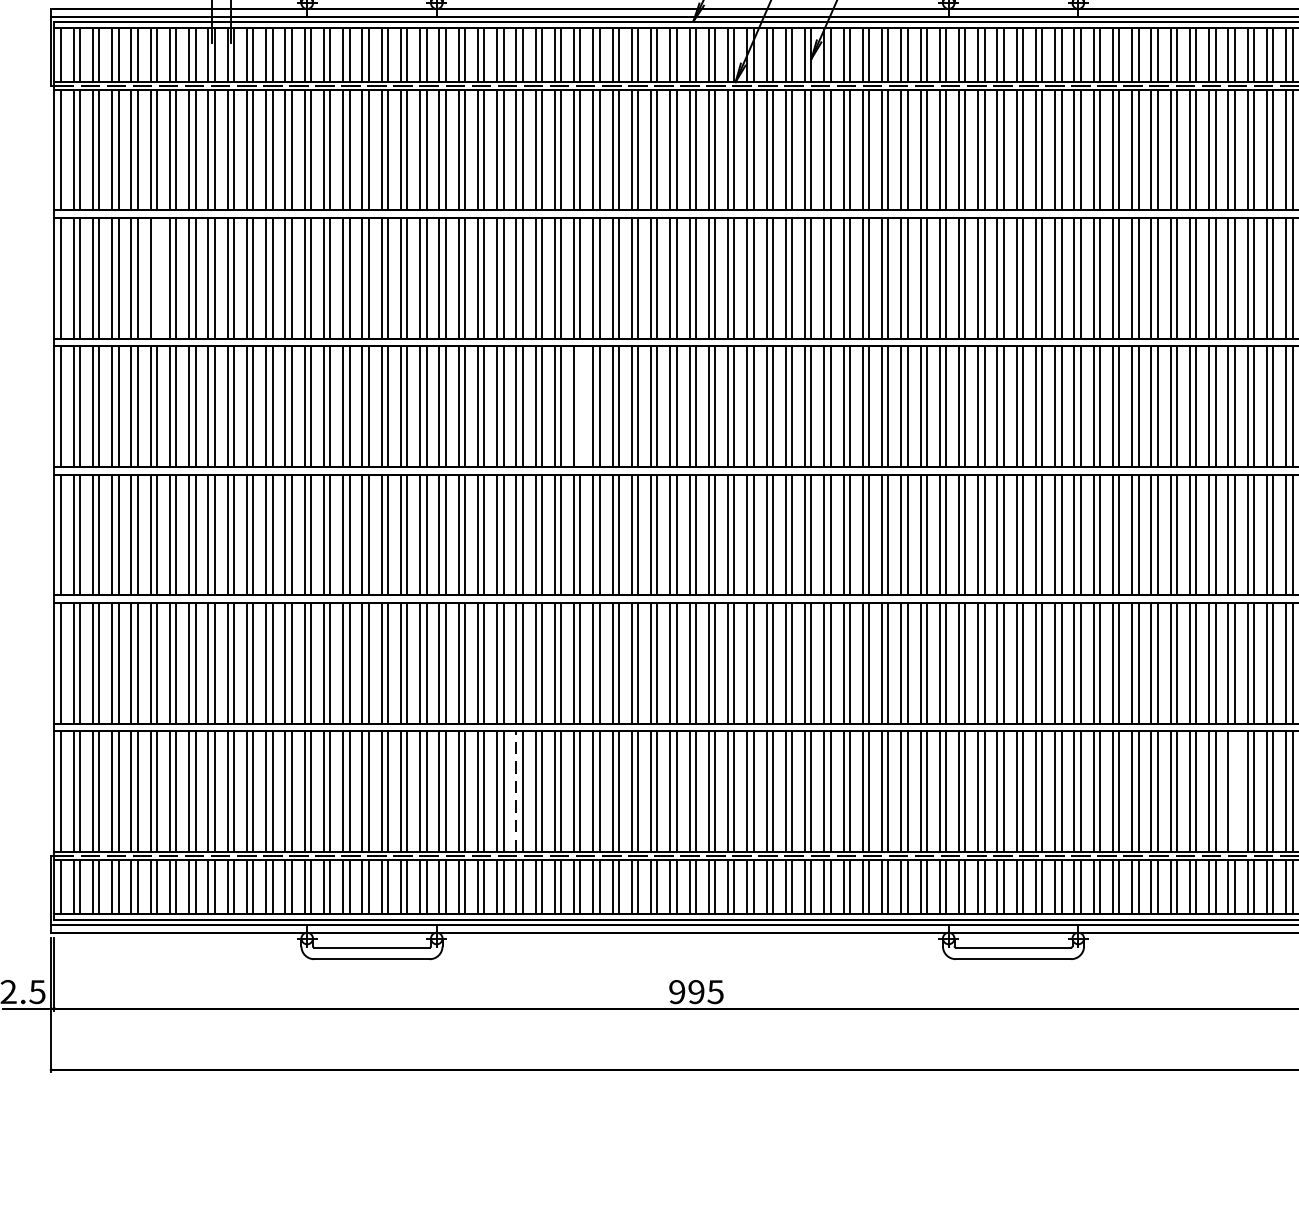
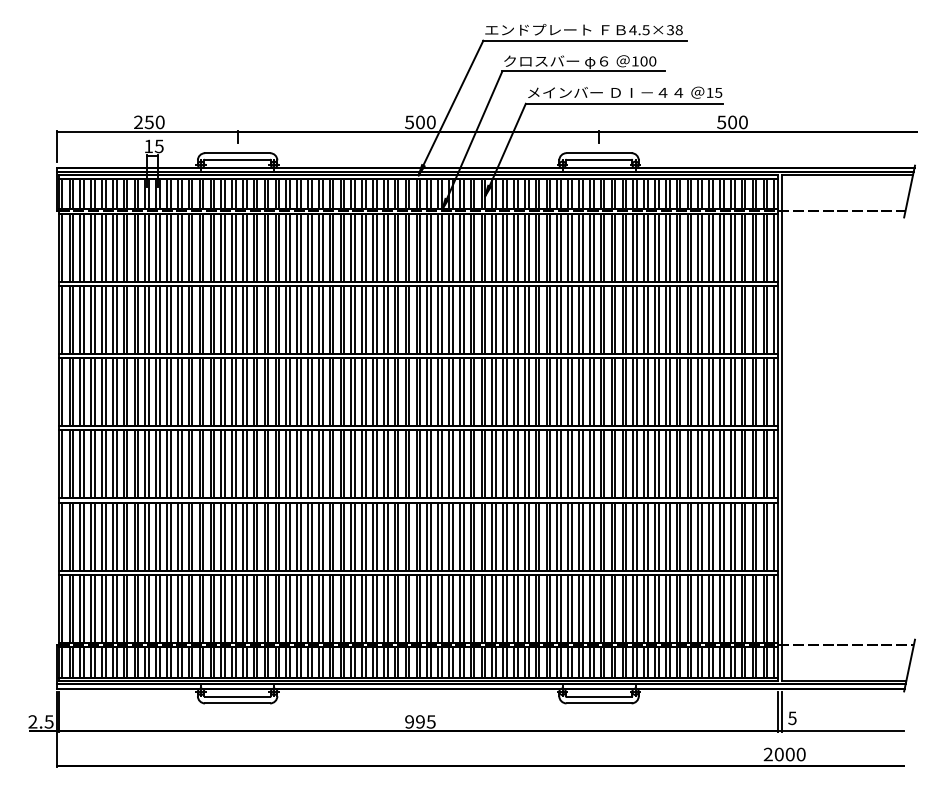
line: (157, 277) -> (116, 319), added
line: (581, 407) -> (355, 392), added
line: (1234, 790) -> (723, 608), added
line: (515, 792) -> (318, 609), dashed -> solid

